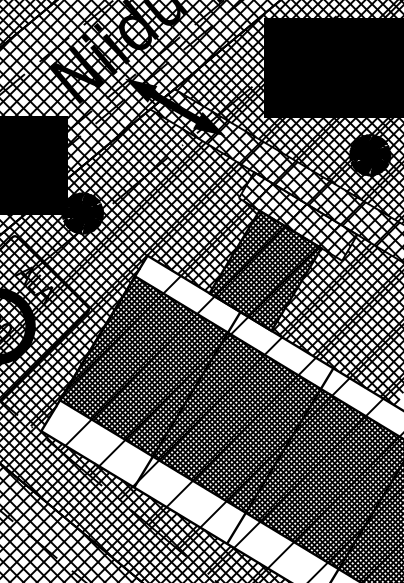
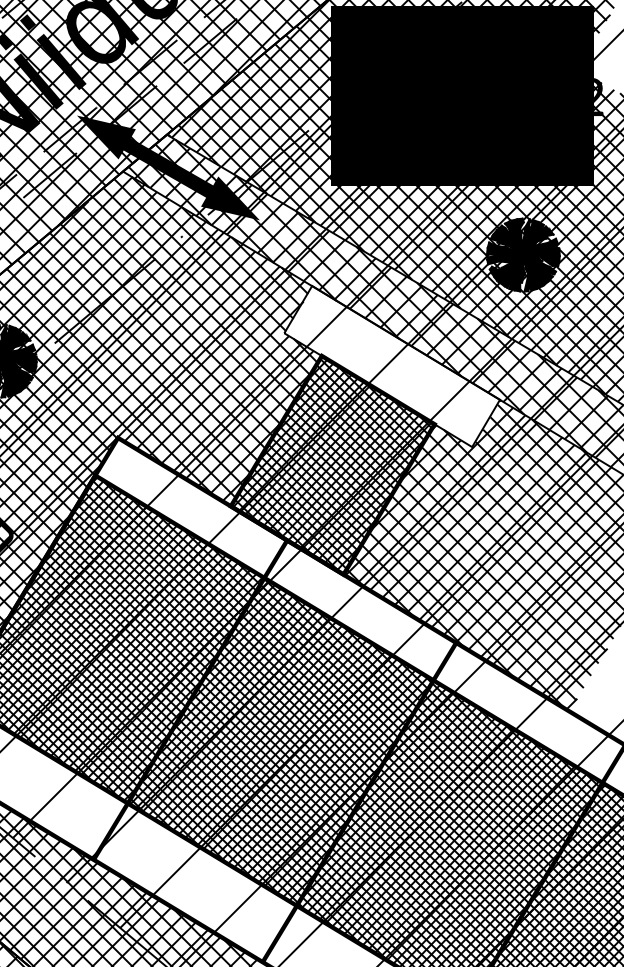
hatch: (299, 214) -> (394, 362), removed

